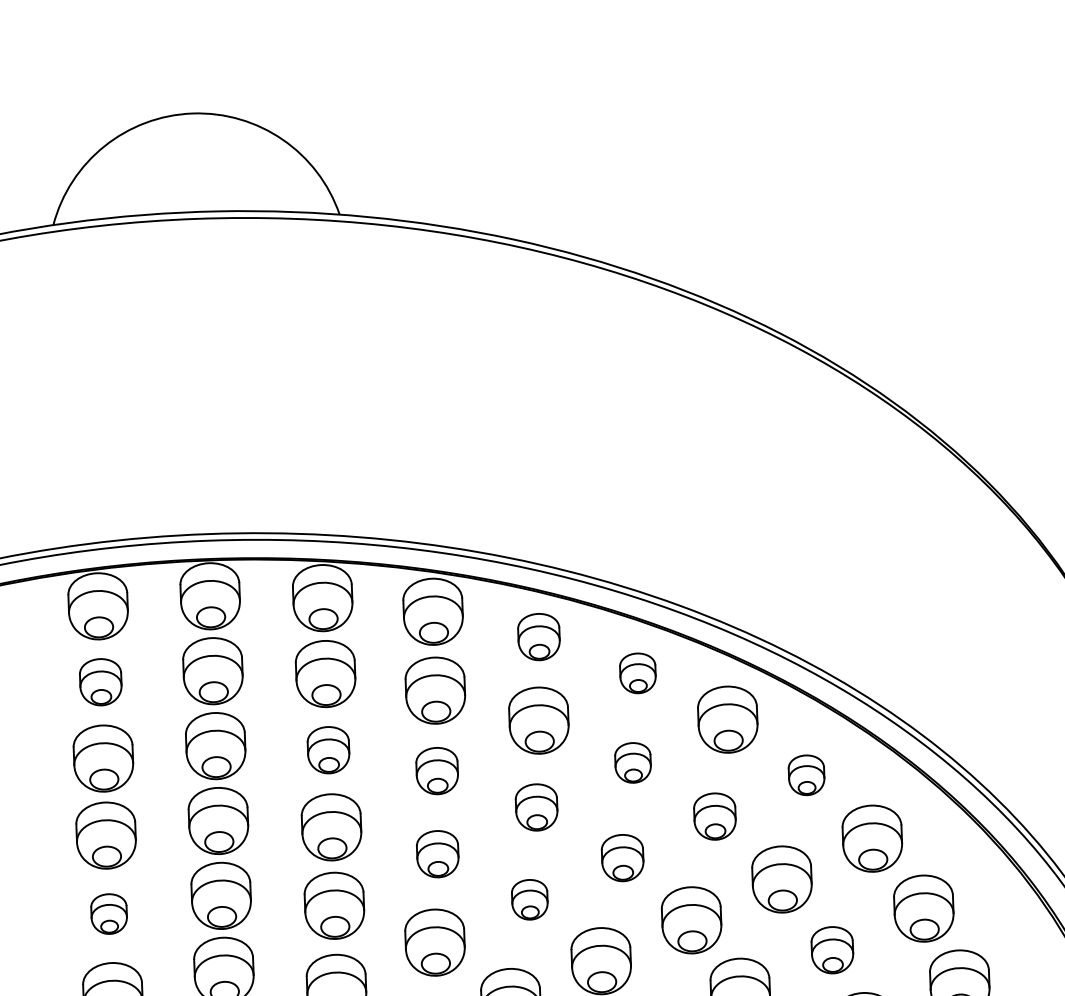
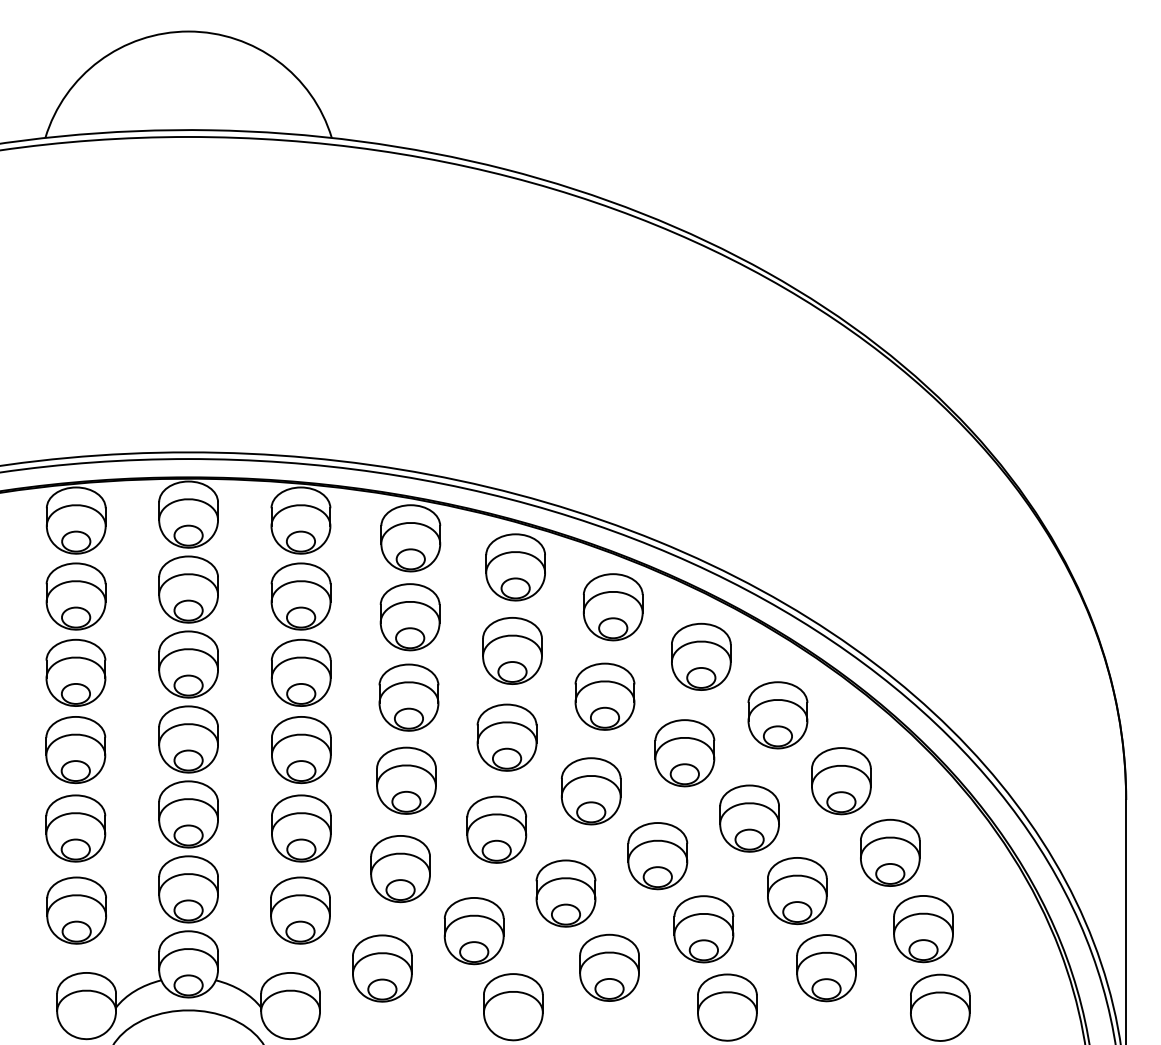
part: (538, 637) -> (515, 567), size x1.43
part: (637, 673) -> (612, 607), size x1.67
part: (100, 682) -> (75, 596), size x1.43
part: (327, 749) -> (300, 672), size x1.43
part: (632, 762) -> (604, 696), size x1.67
part: (436, 770) -> (408, 697), size x1.43
part: (806, 775) -> (777, 715), size x1.67
part: (536, 807) -> (506, 737), size x1.43
part: (714, 816) -> (684, 753), size x1.43
part: (437, 853) -> (406, 780), size x1.43
part: (622, 858) -> (590, 791), size x1.43
part: (529, 899) -> (496, 829), size x1.67
part: (108, 914) -> (75, 828), size x1.67
part: (832, 950) -> (797, 891), size x1.43

